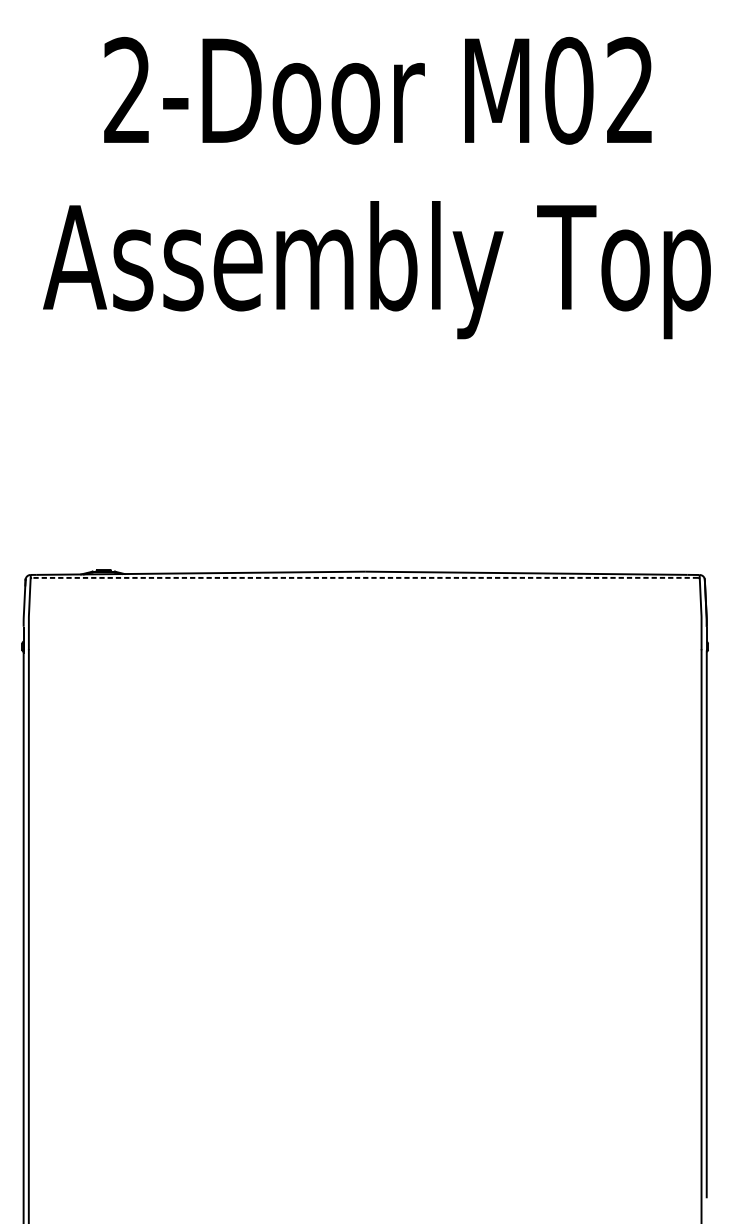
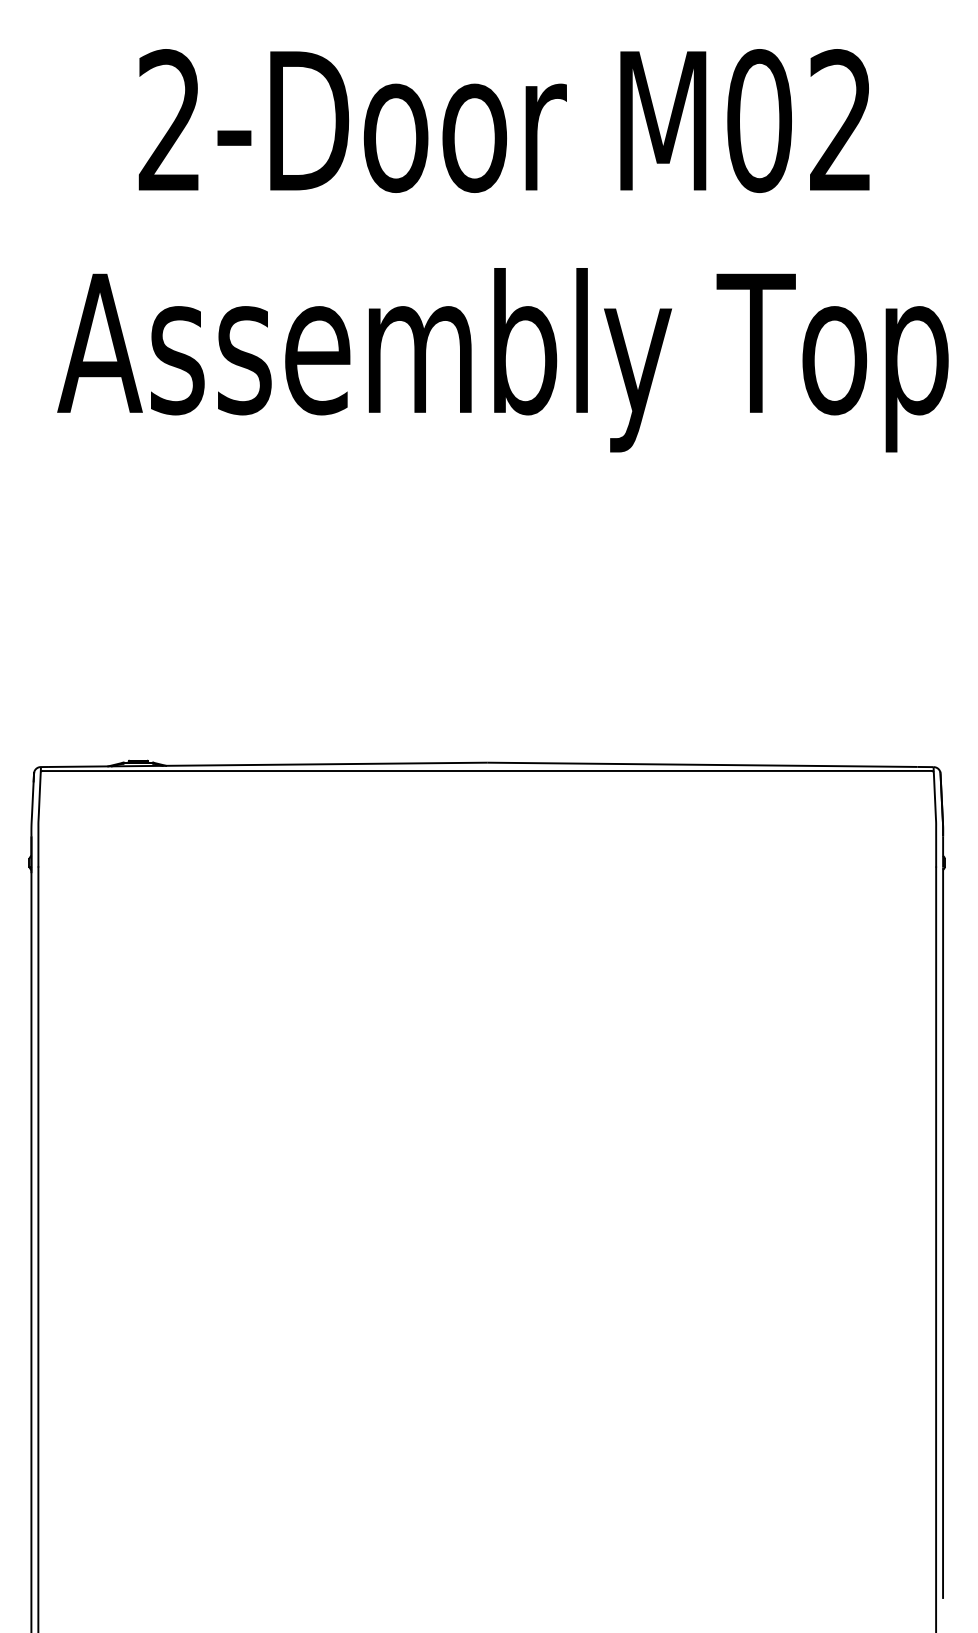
line: (364, 578) -> (486, 771), dashed -> solid

